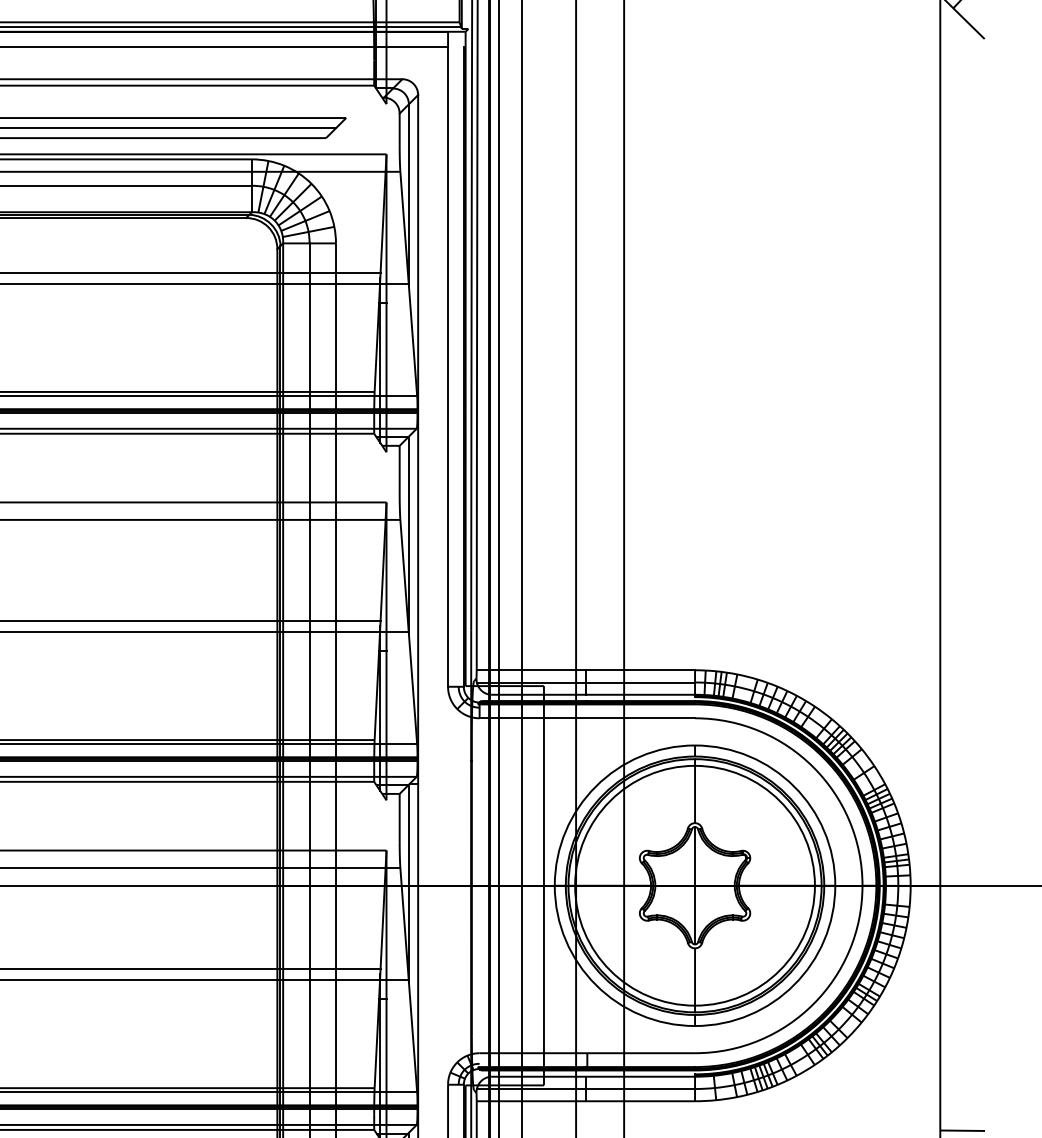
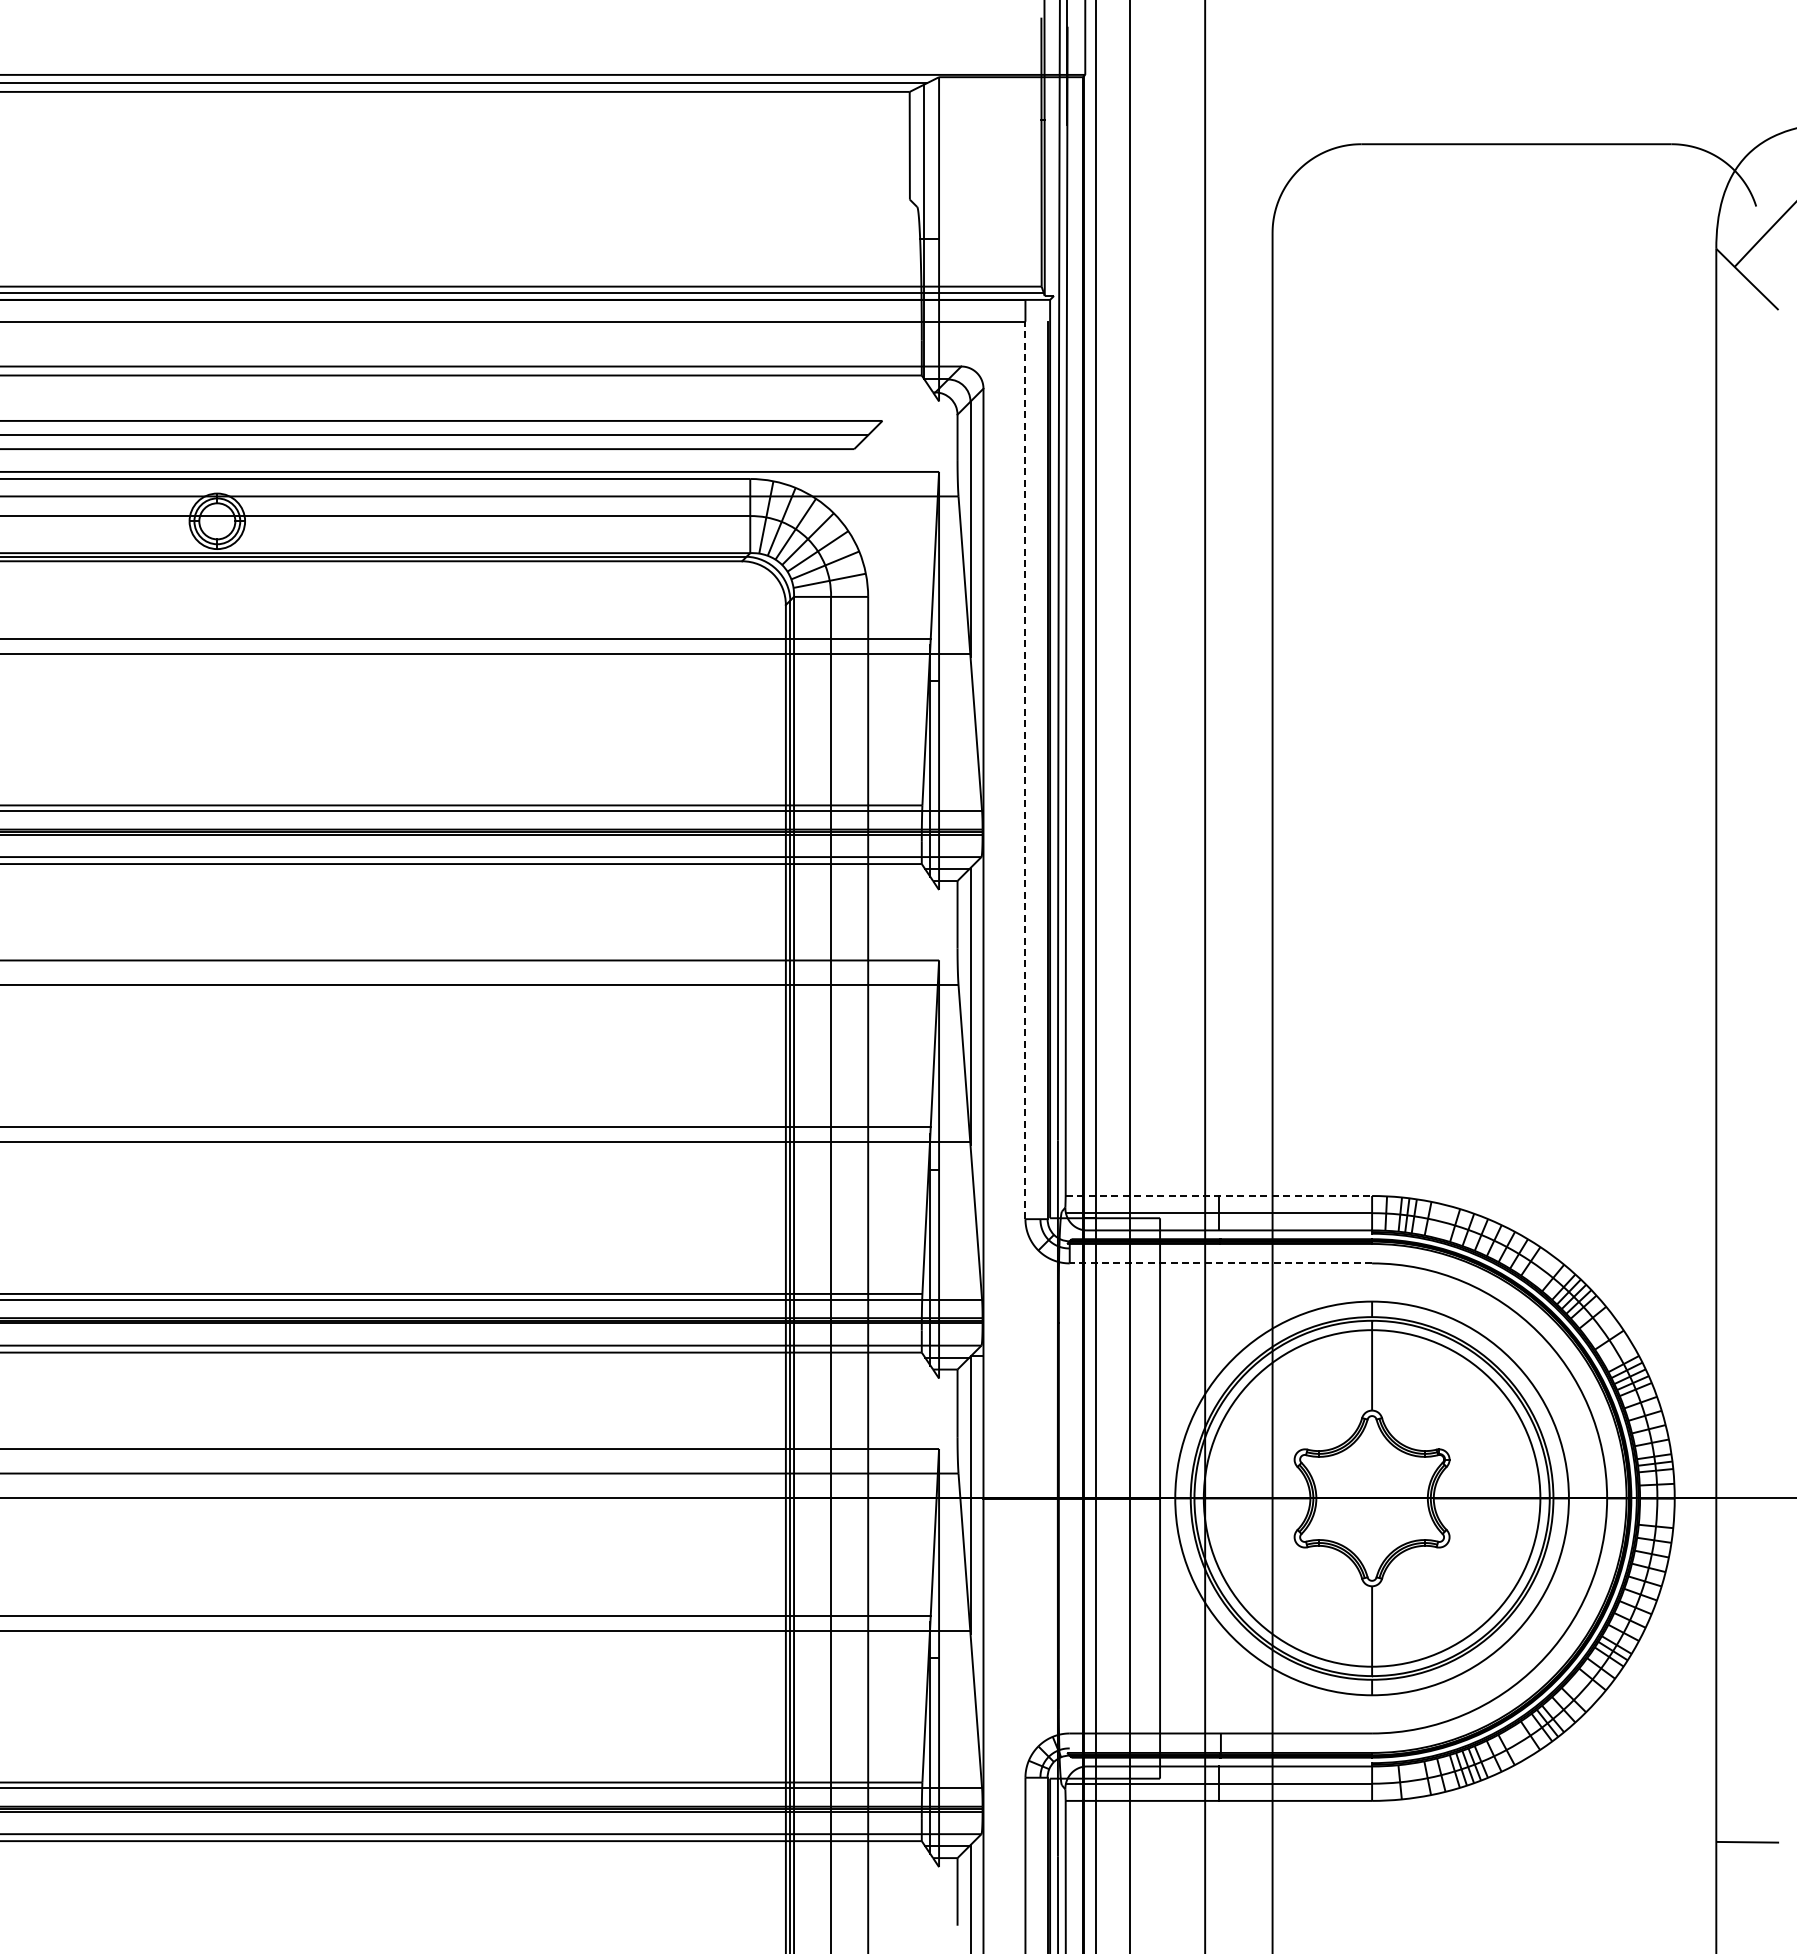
line: (448, 367) -> (1025, 770), solid -> dashed
line: (586, 669) -> (1219, 1195), solid -> dashed
line: (587, 718) -> (1220, 1263), solid -> dashed
line: (695, 885) -> (1372, 1498), removed

